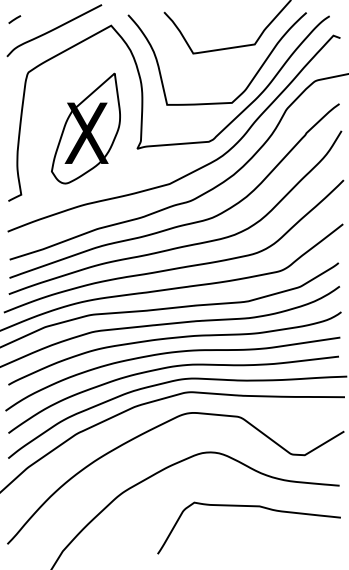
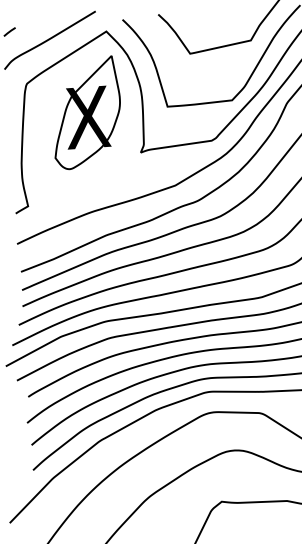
part: (85, 128) -> (86, 112), moved

